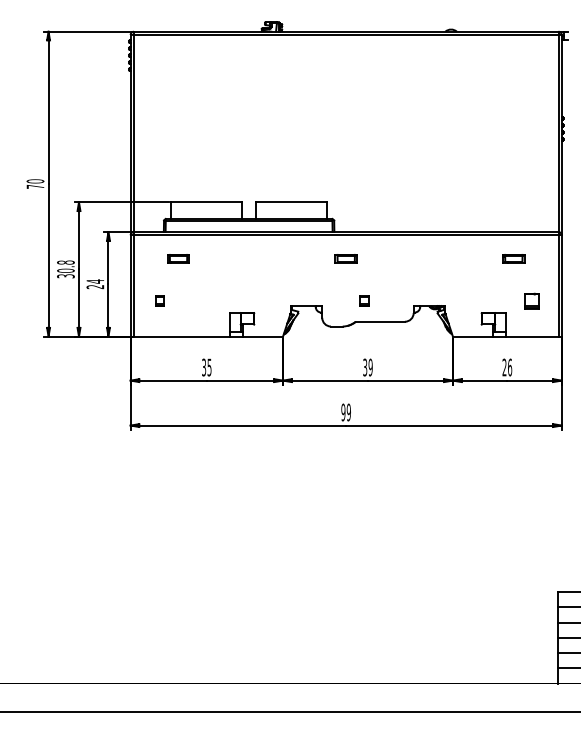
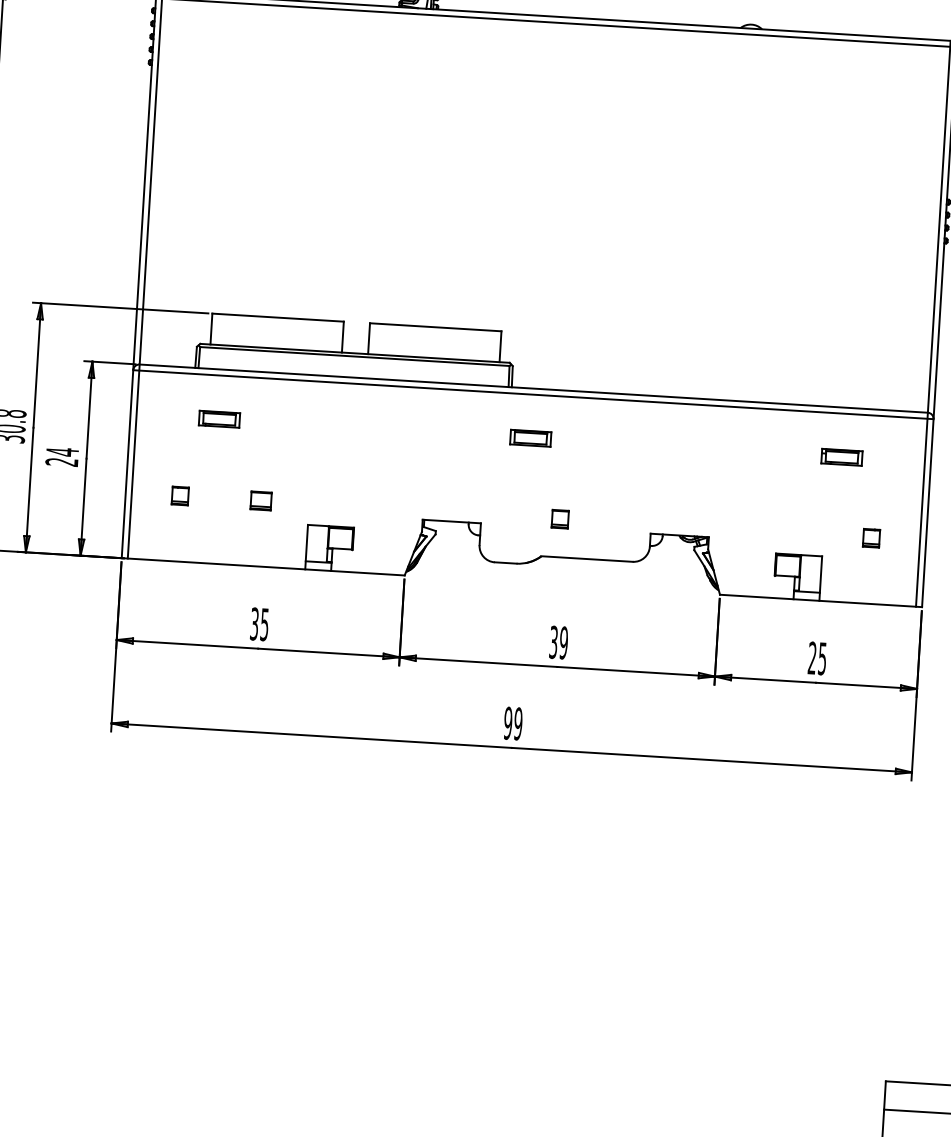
part: (203, 300) -> (261, 499), added
part: (532, 300) -> (871, 536), size x0.62
text: (510, 367) -> (823, 658), 26 -> 25

